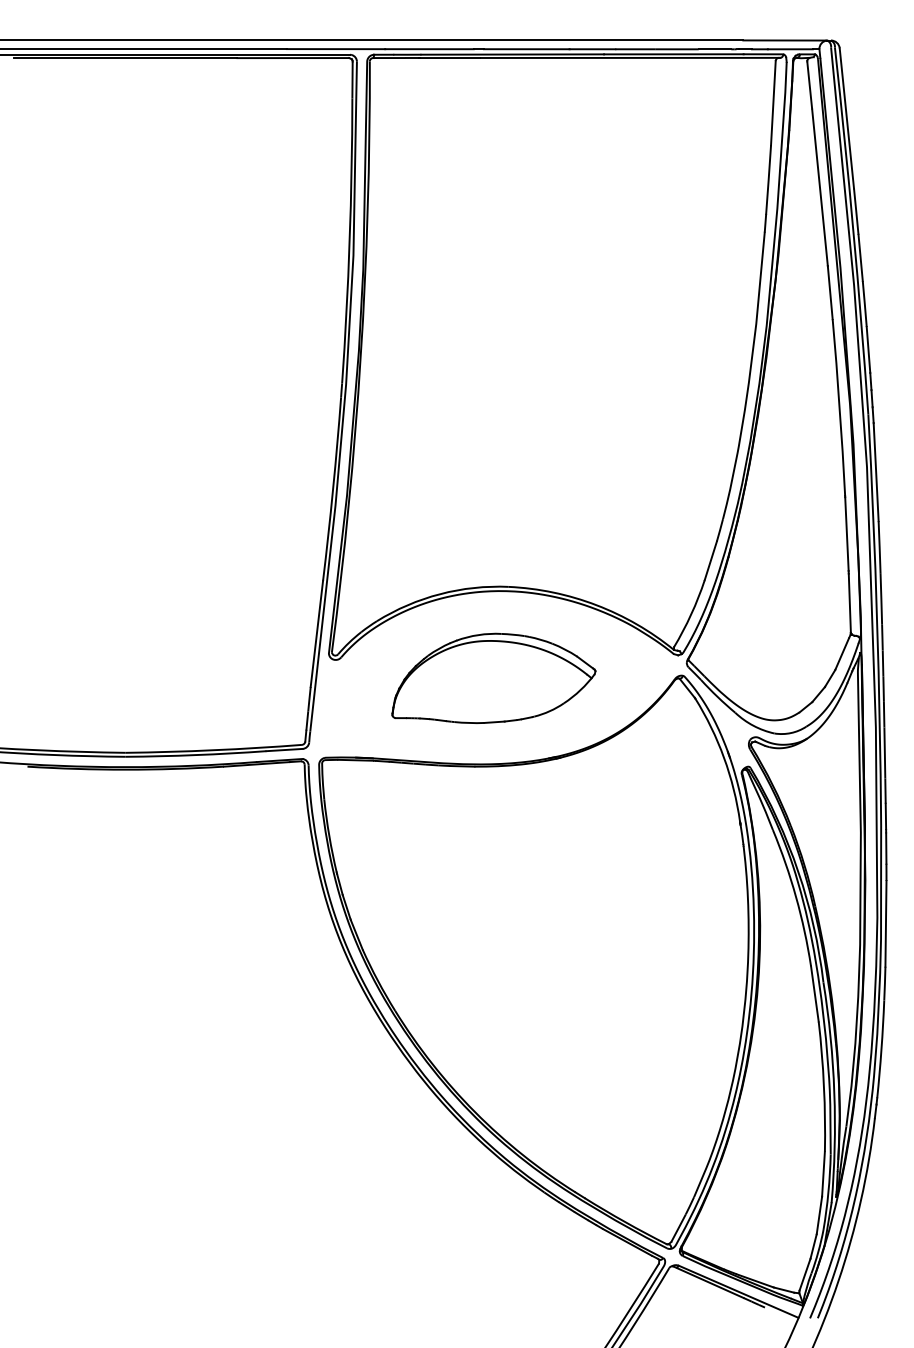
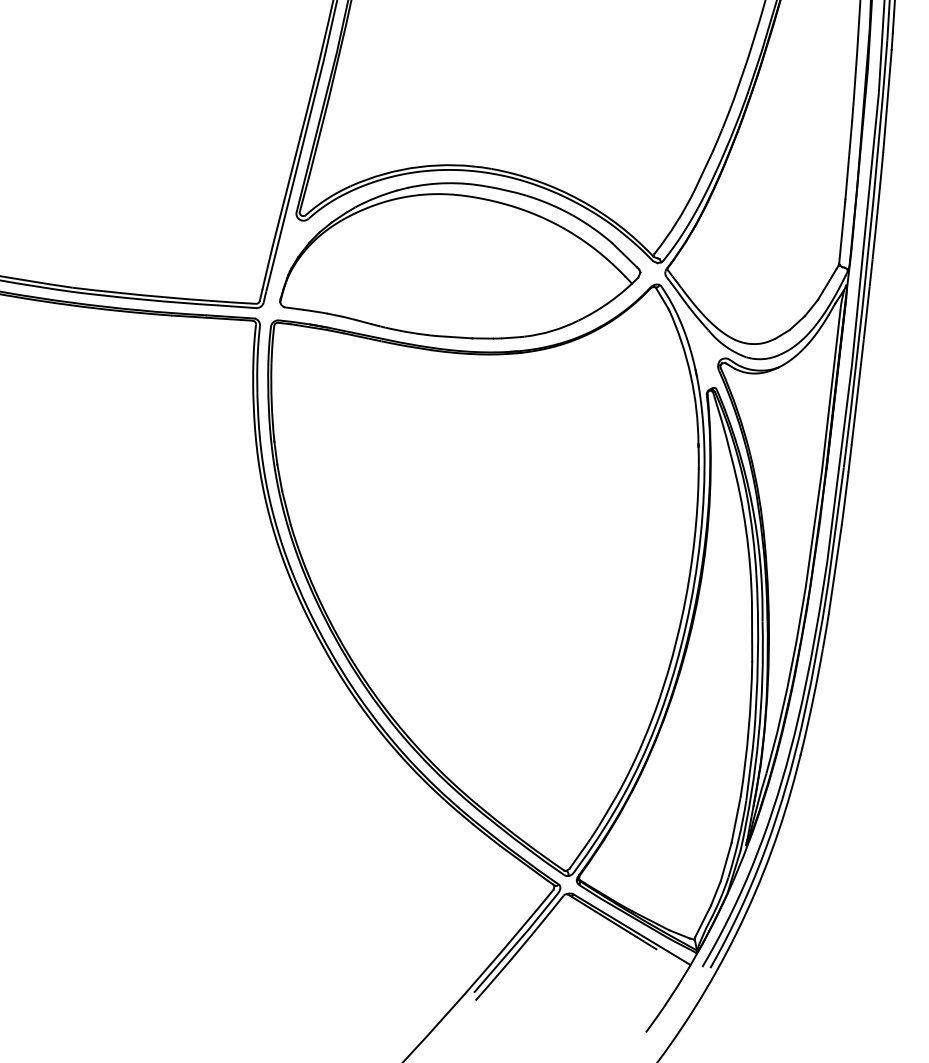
part: (493, 678) -> (463, 261), size x1.67

